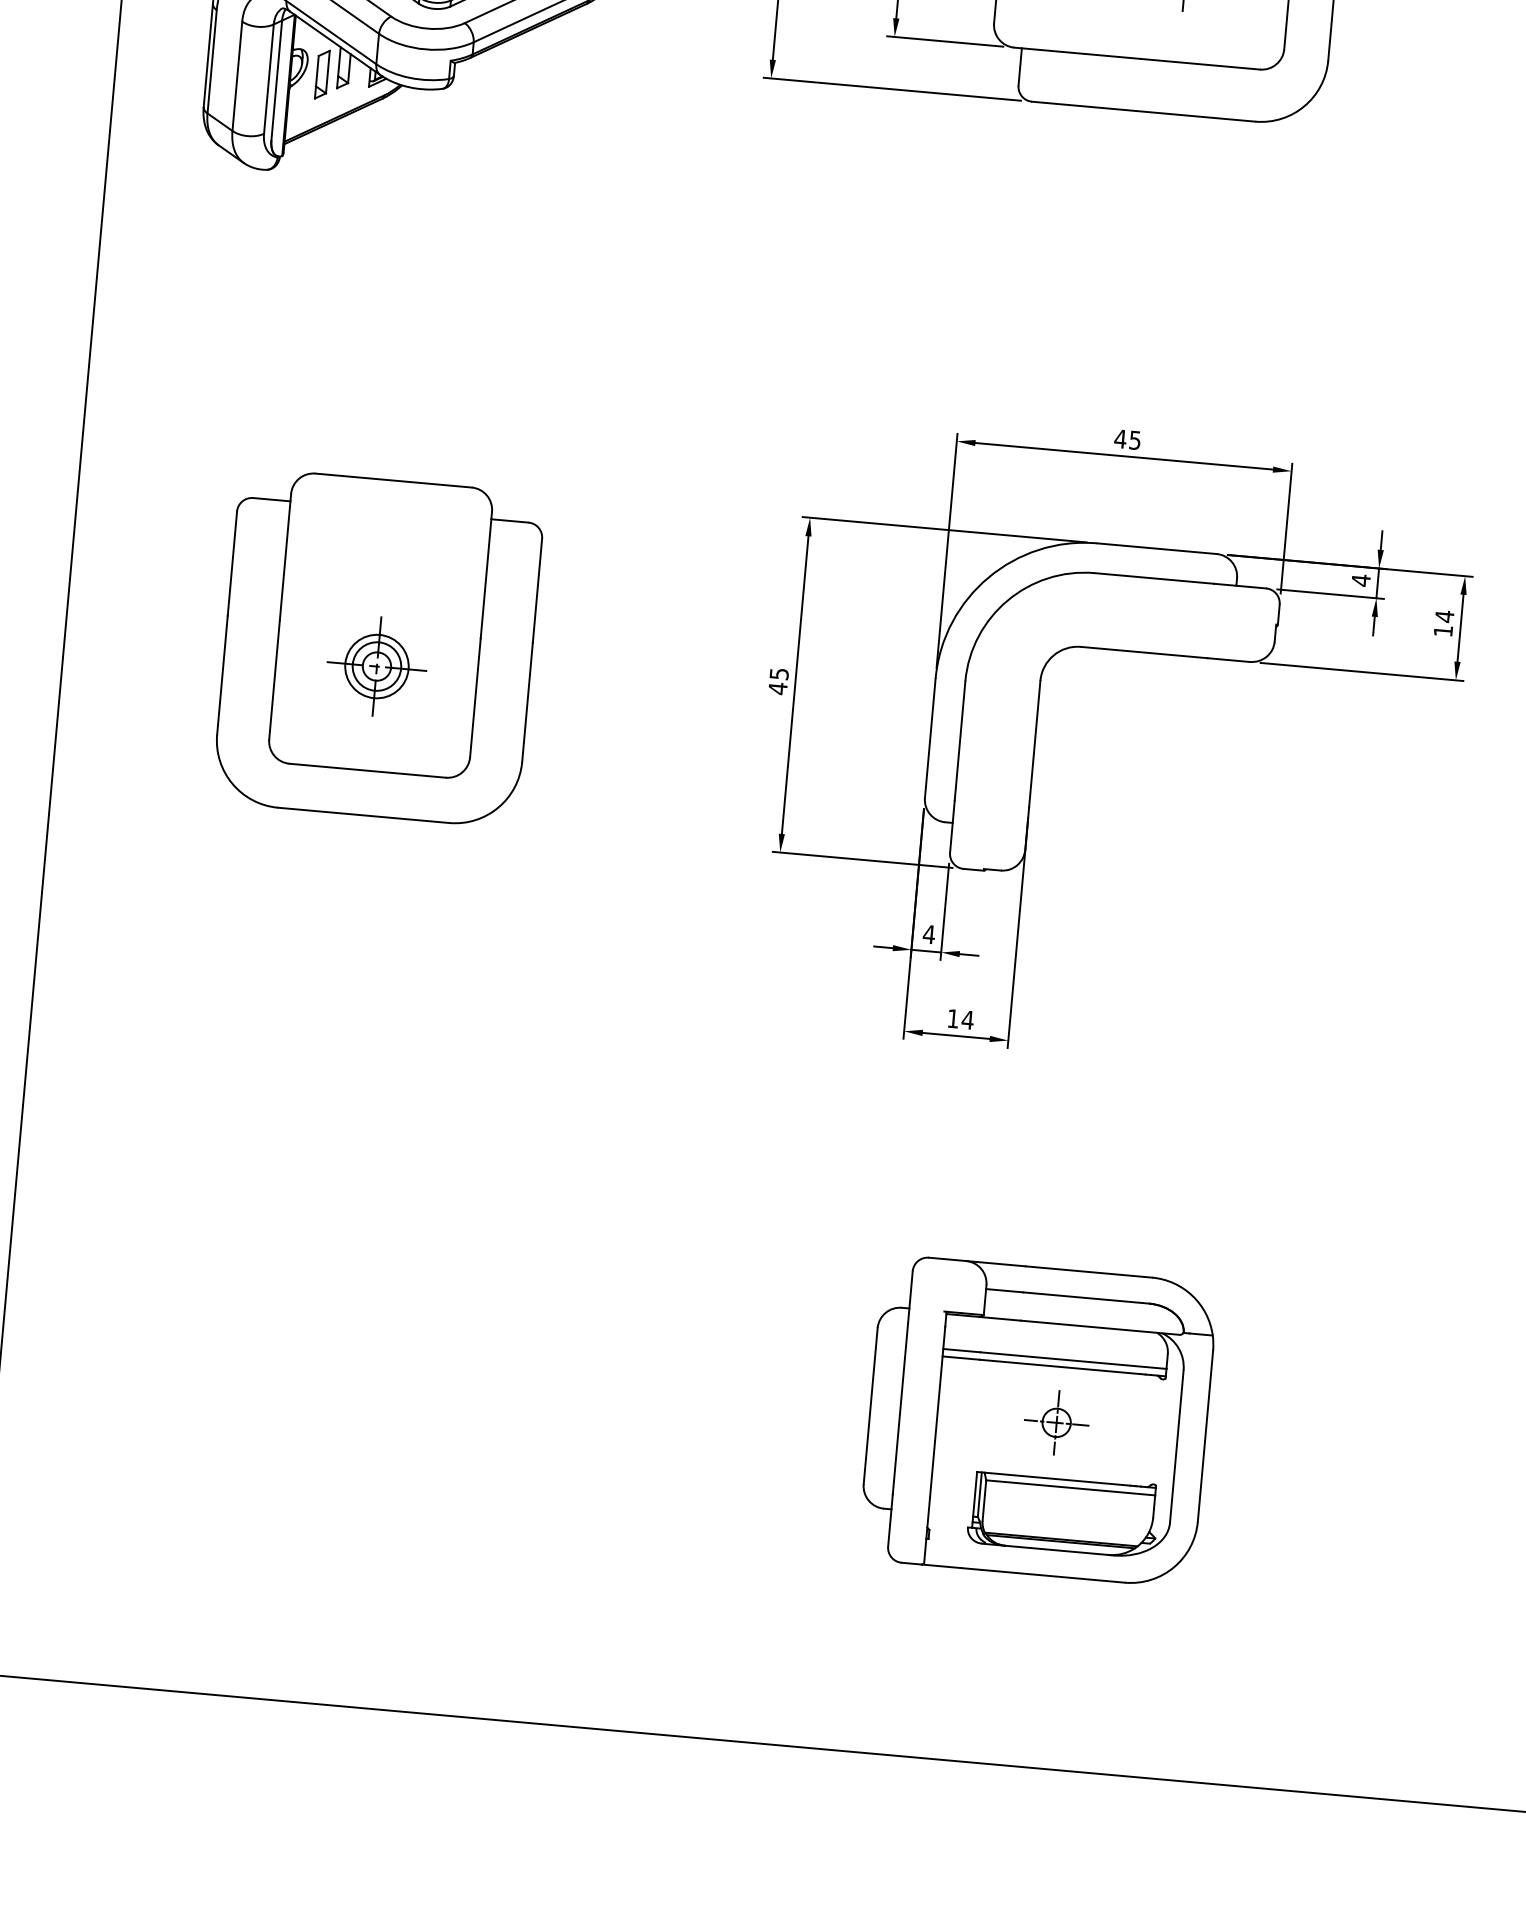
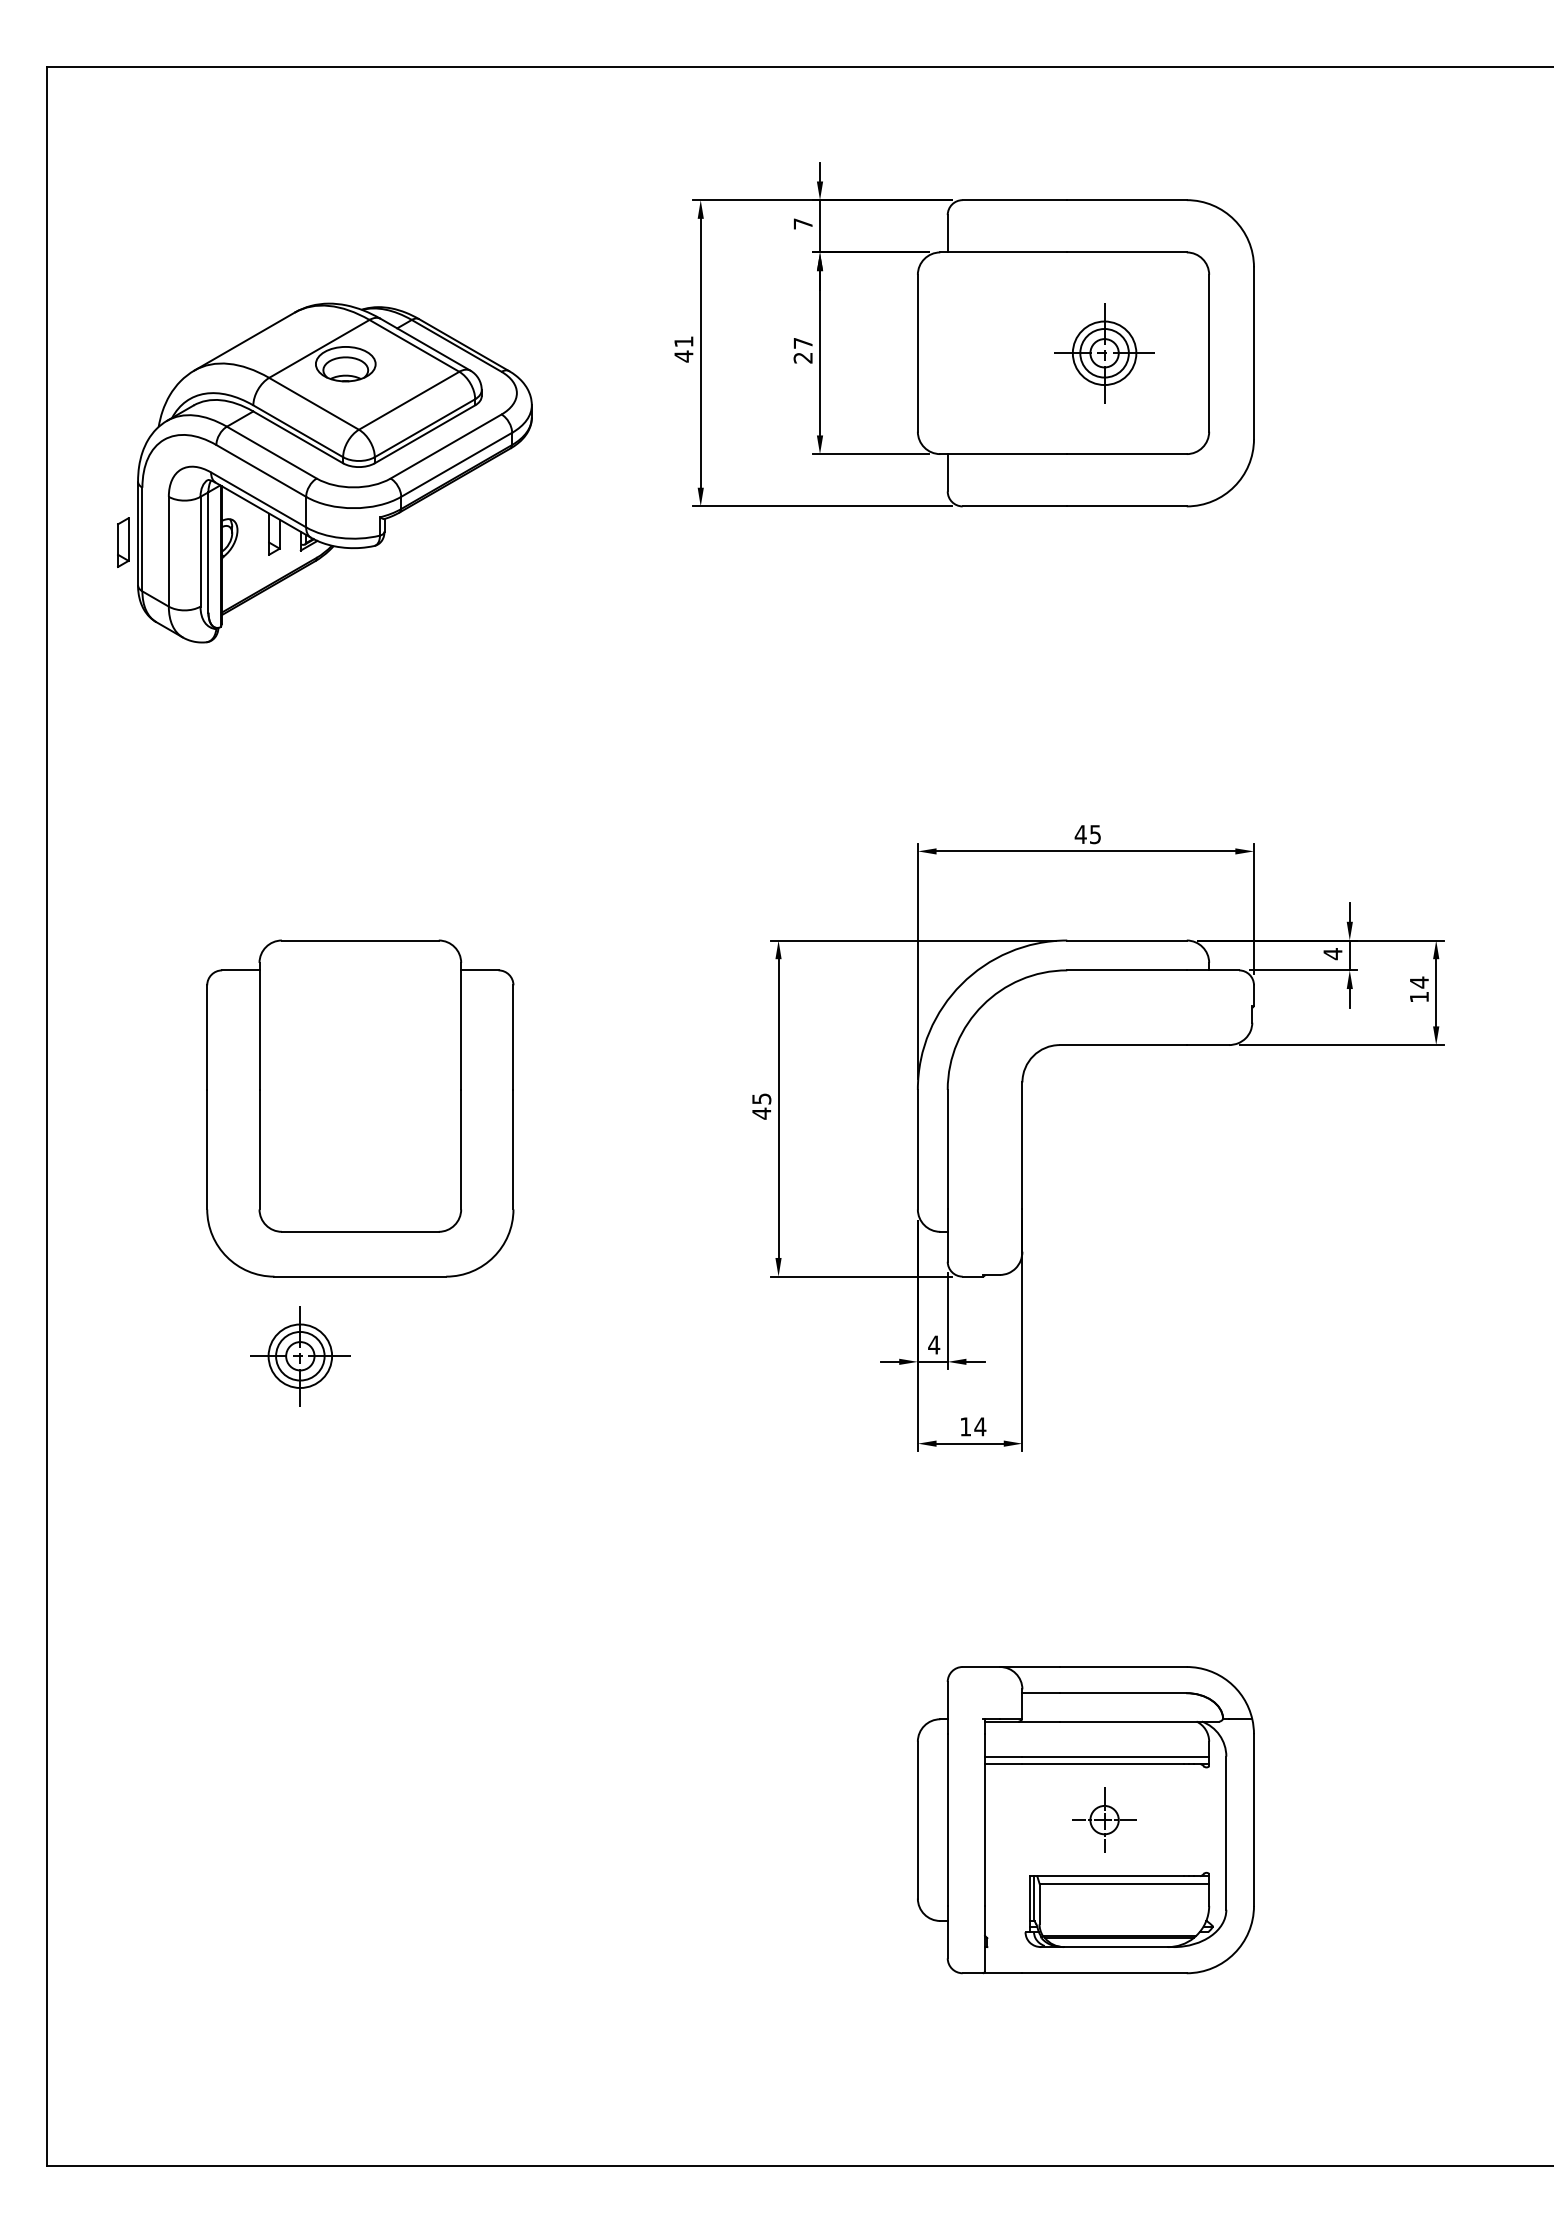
part: (322, 74) -> (123, 542), moved
part: (377, 666) -> (300, 1356), moved

